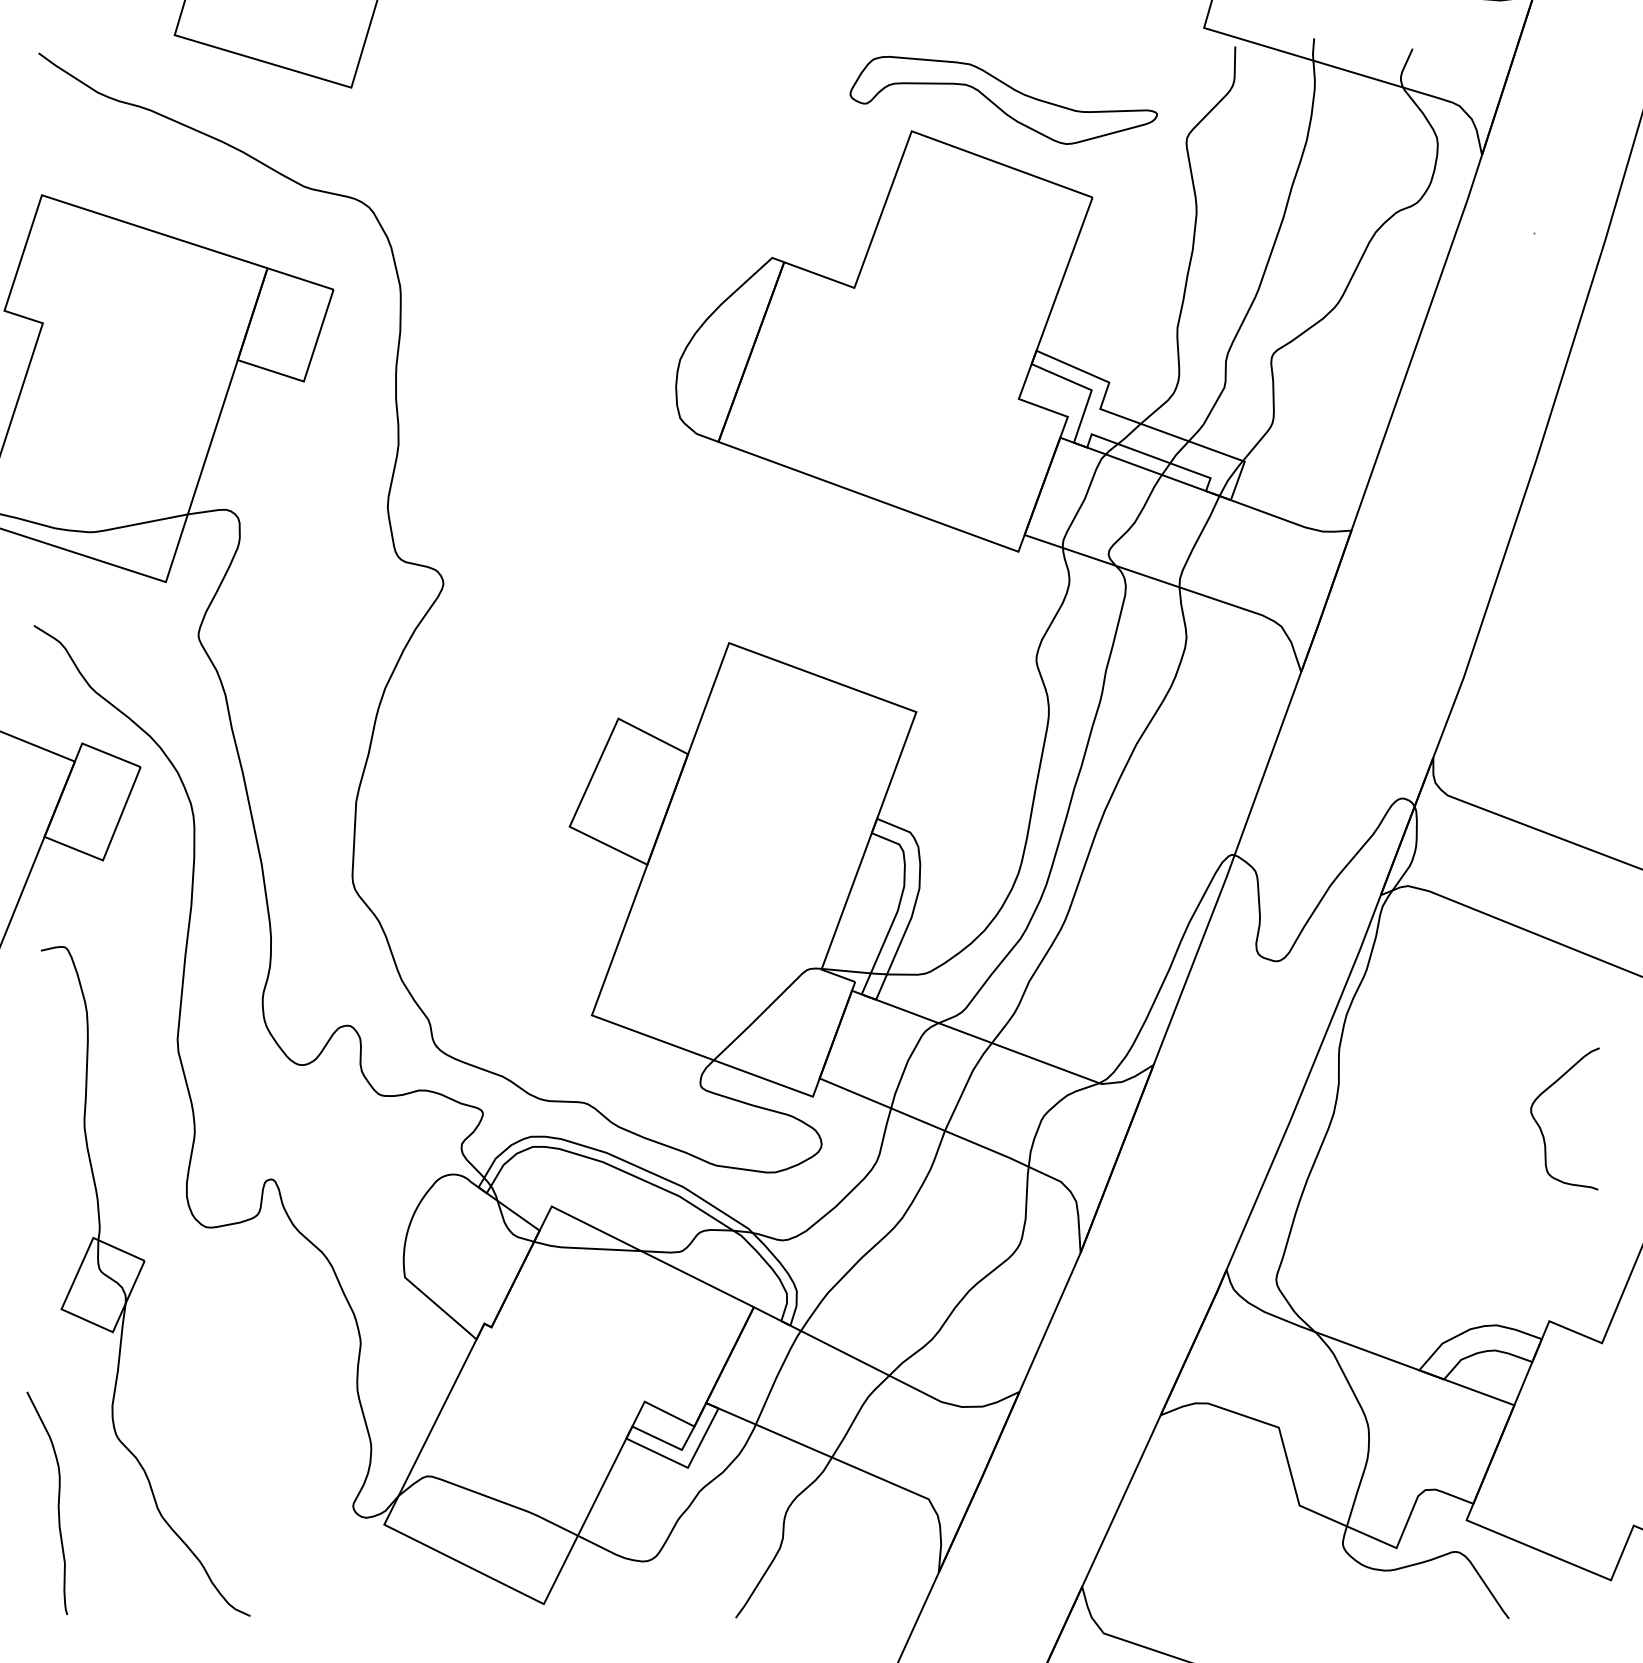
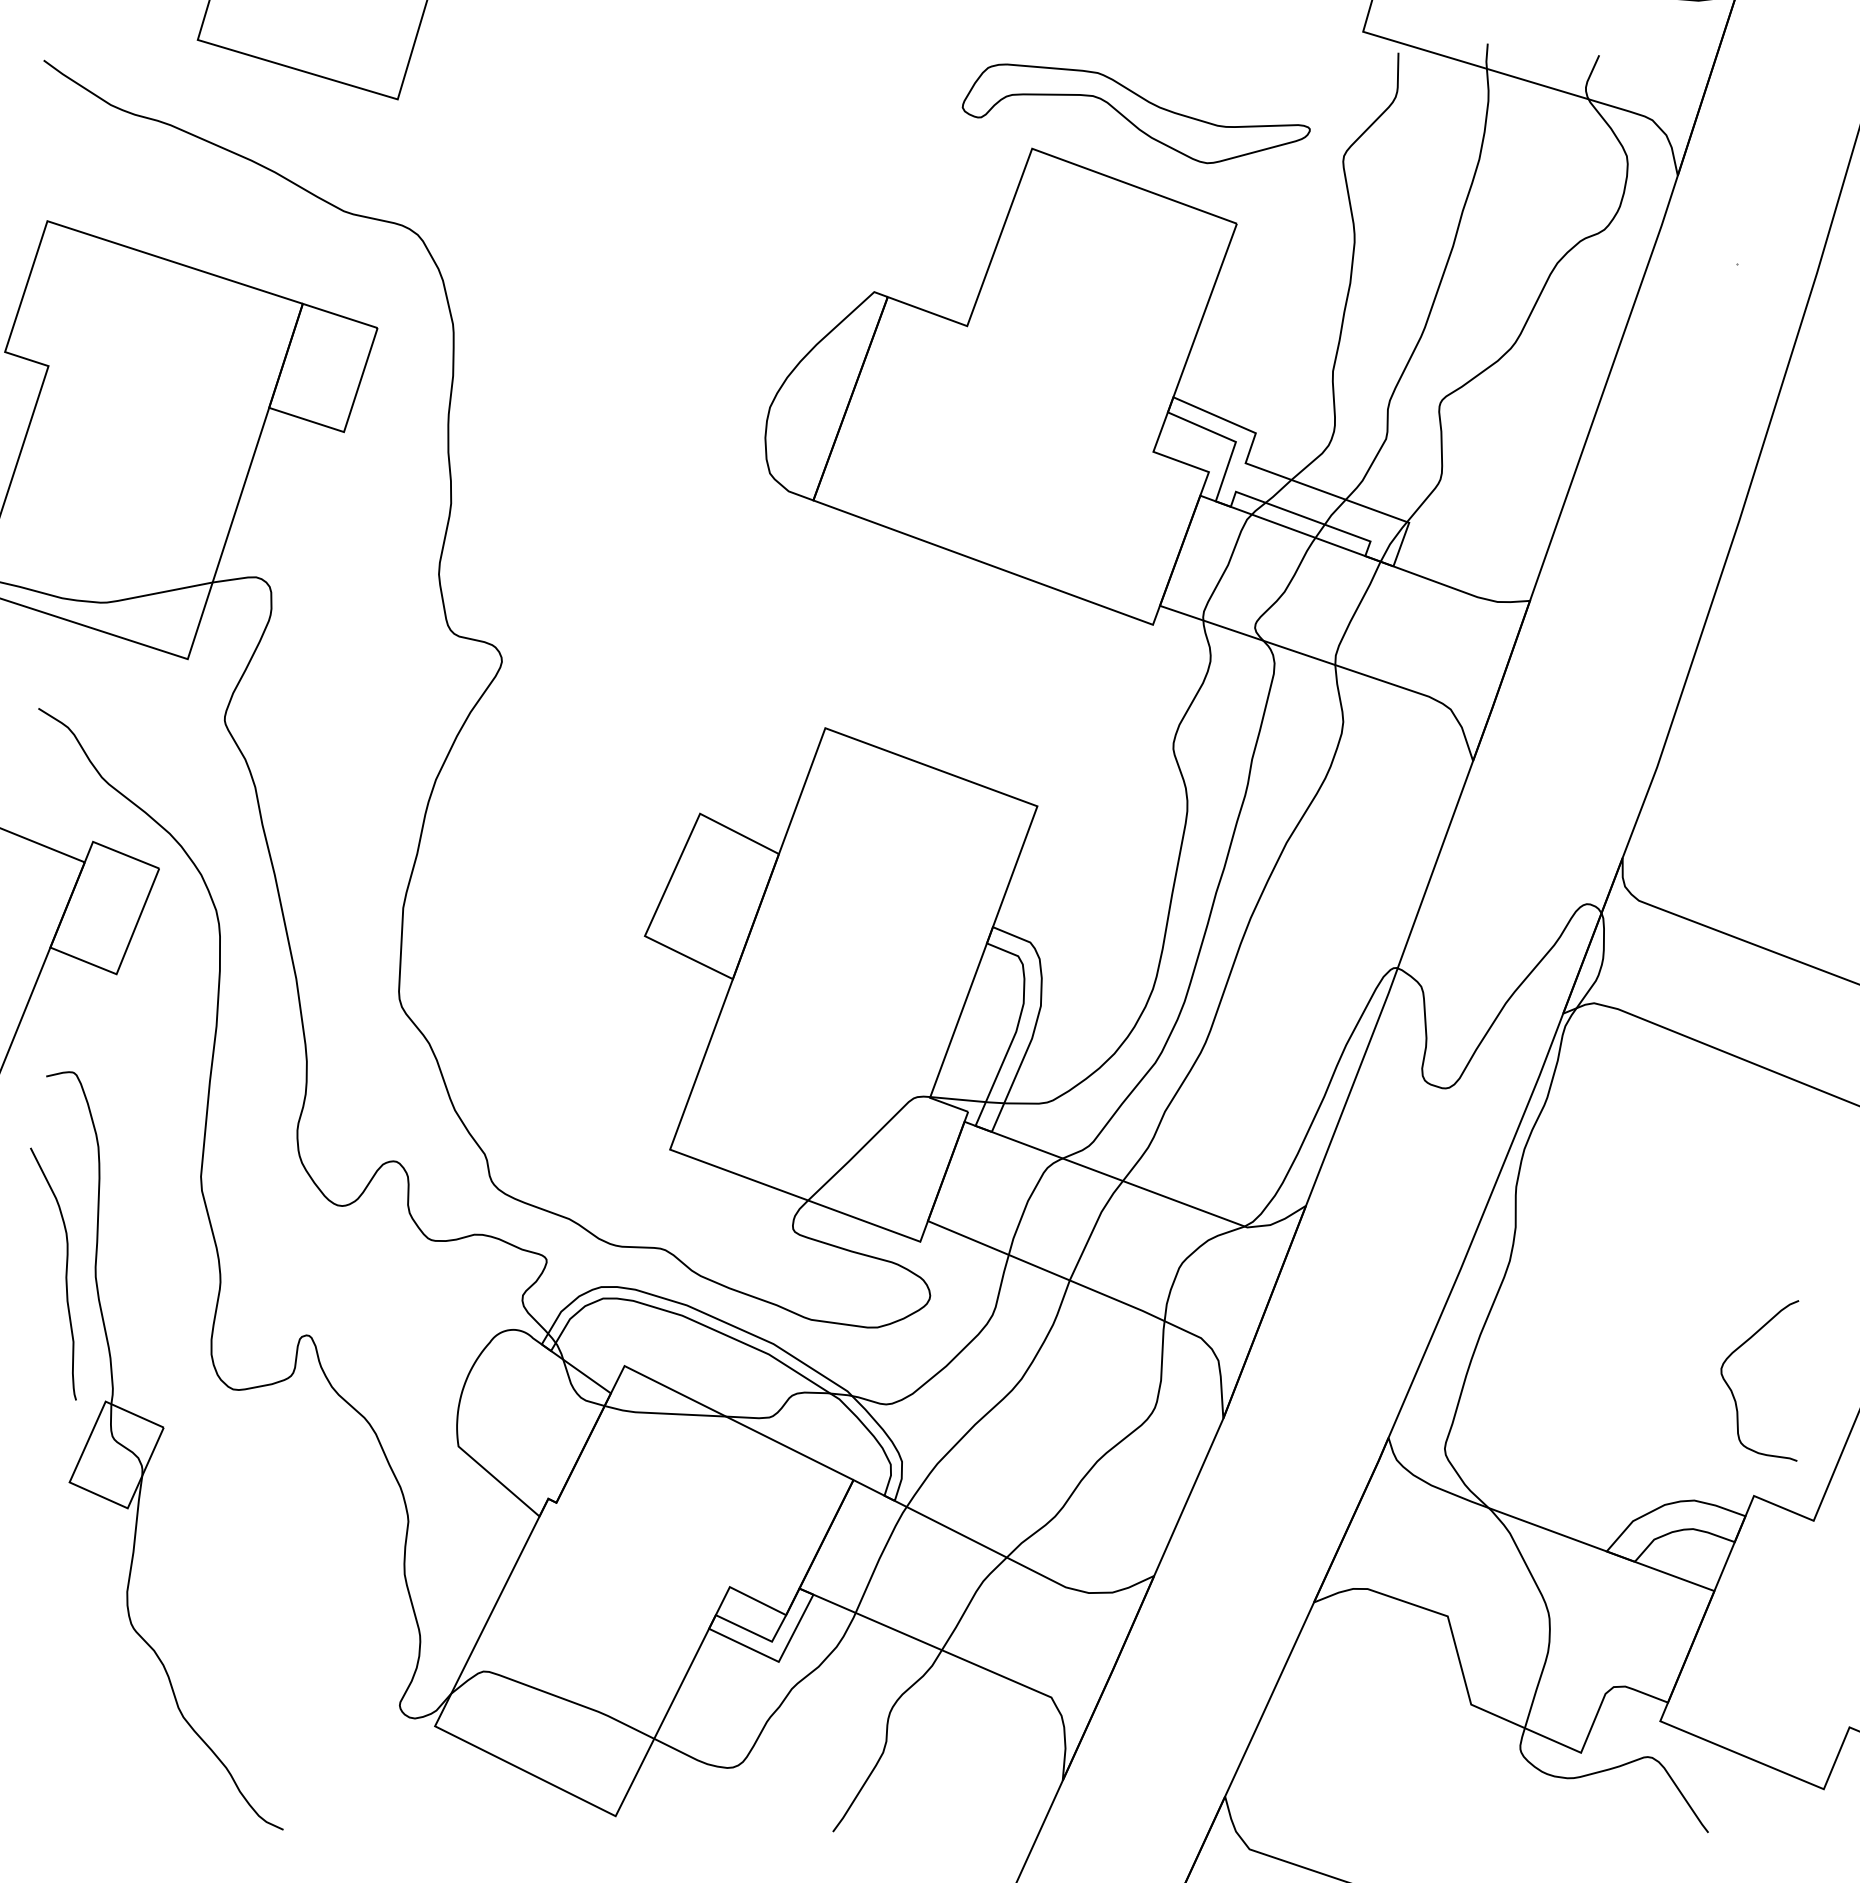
curve: (1540, 1127) -> (1732, 1390), moved
curve: (57, 1502) -> (65, 1273), moved

